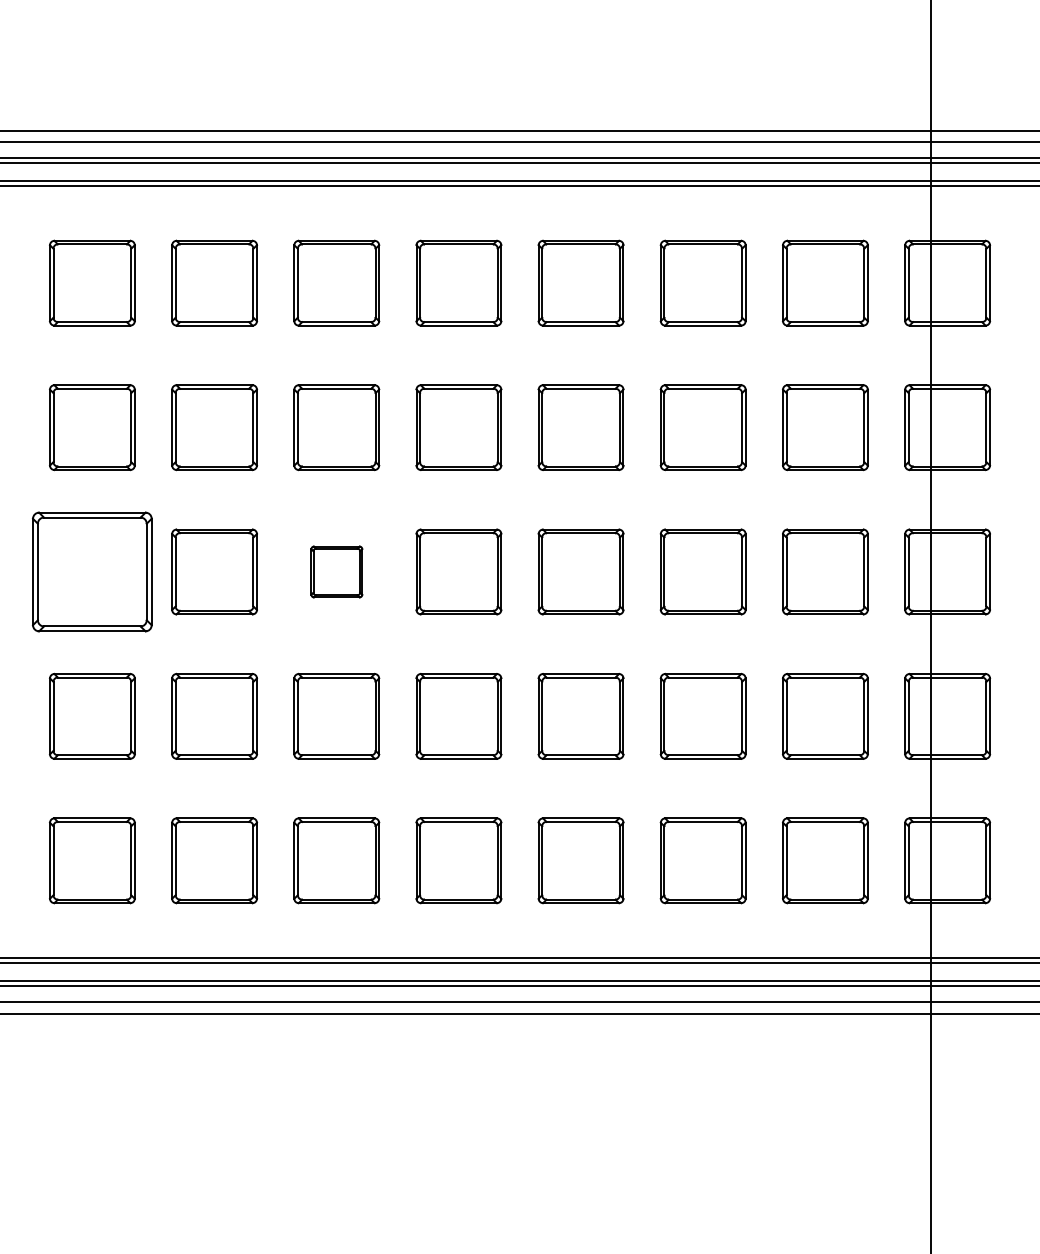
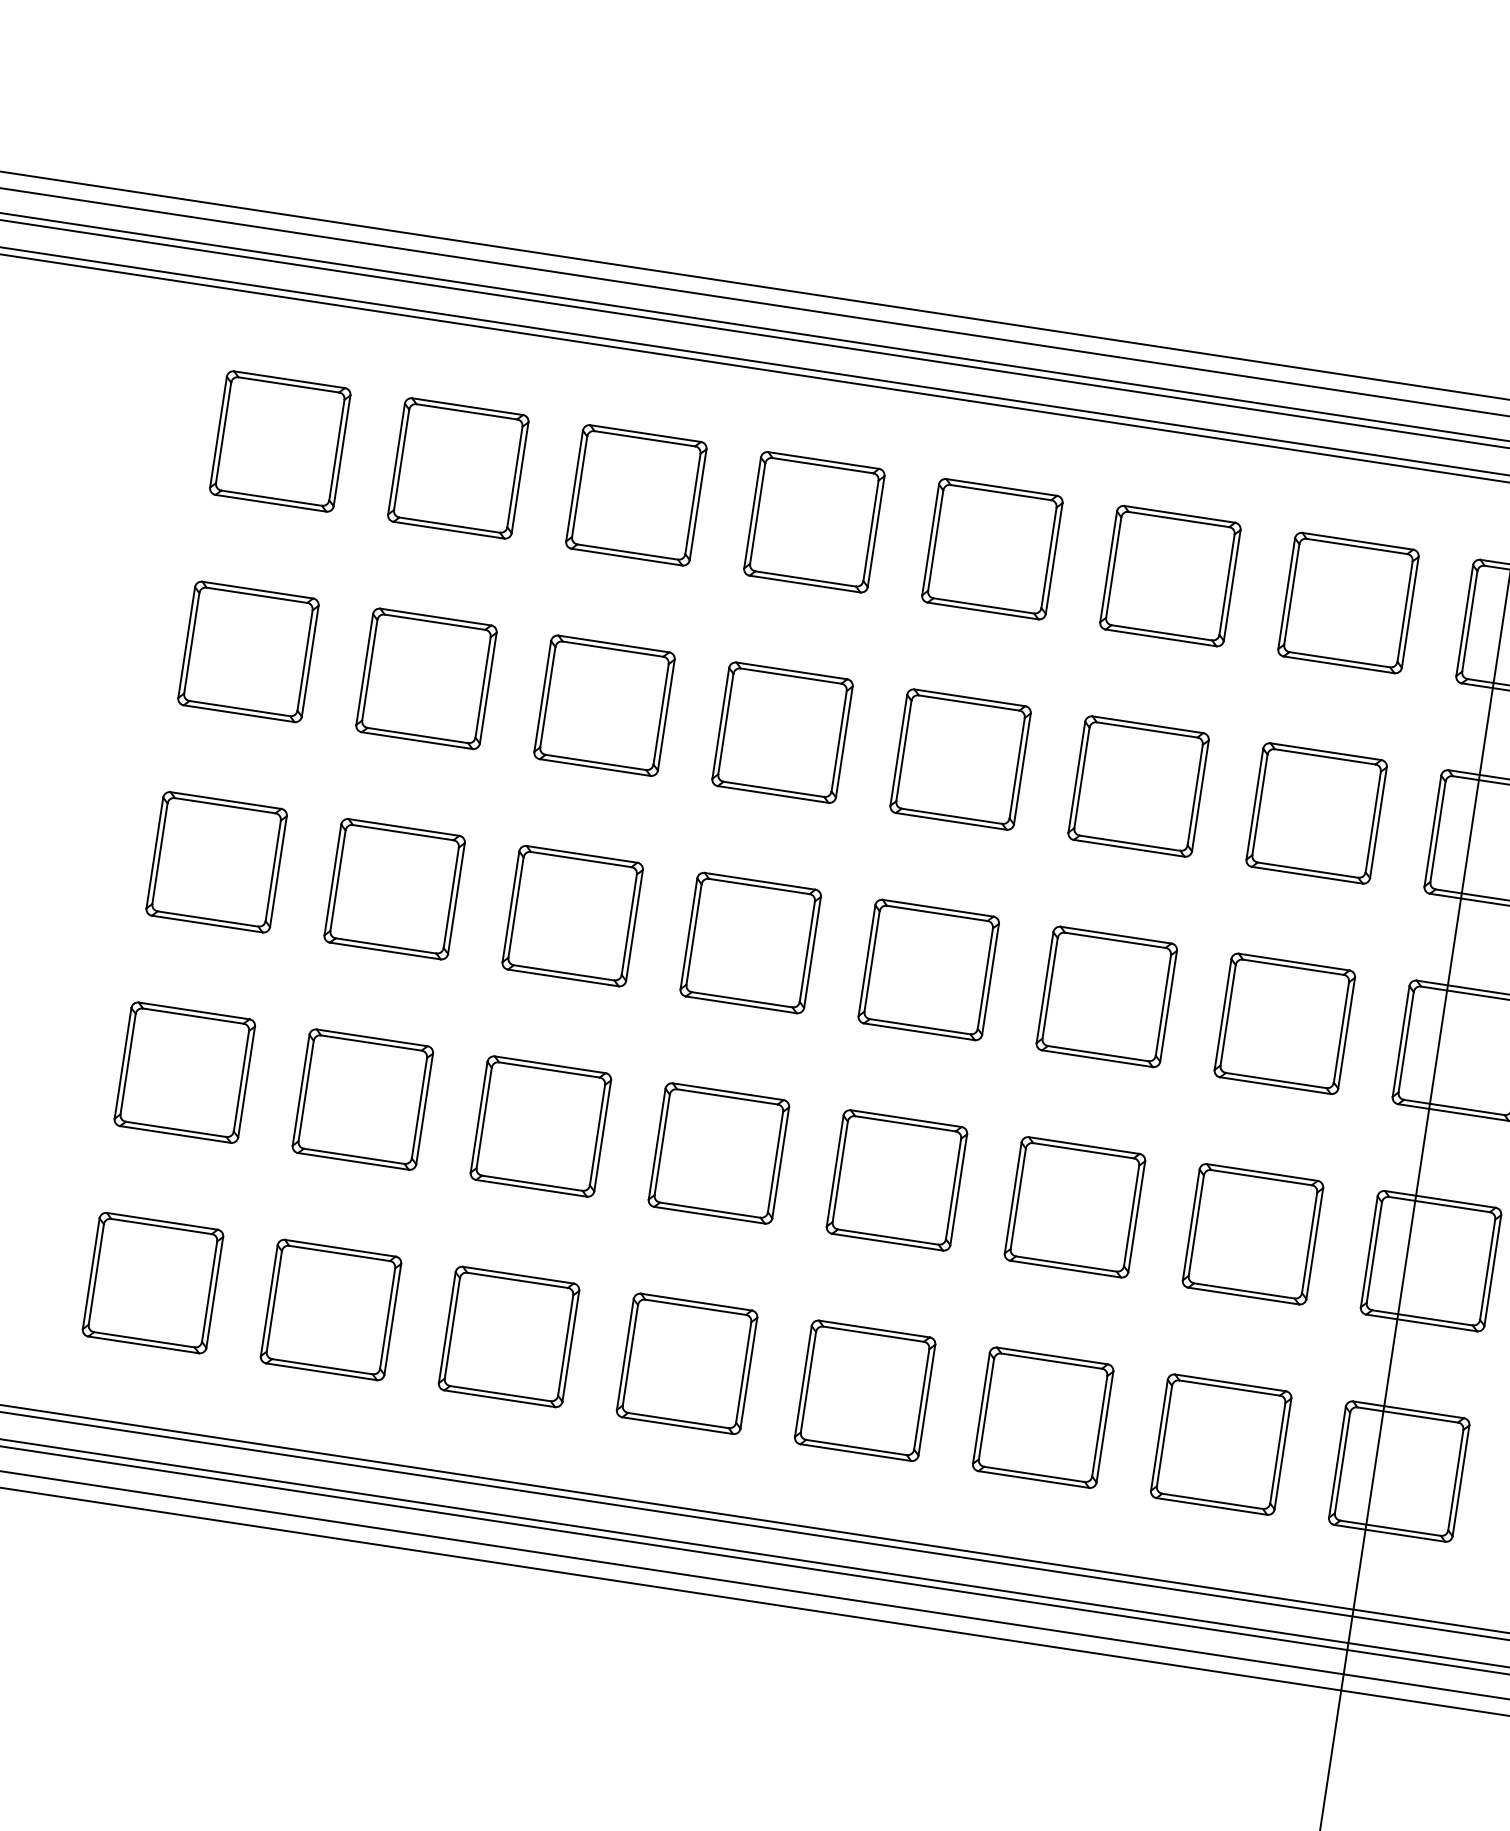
part: (92, 571) -> (216, 861), size x0.71
part: (336, 571) -> (572, 915), size x1.67

